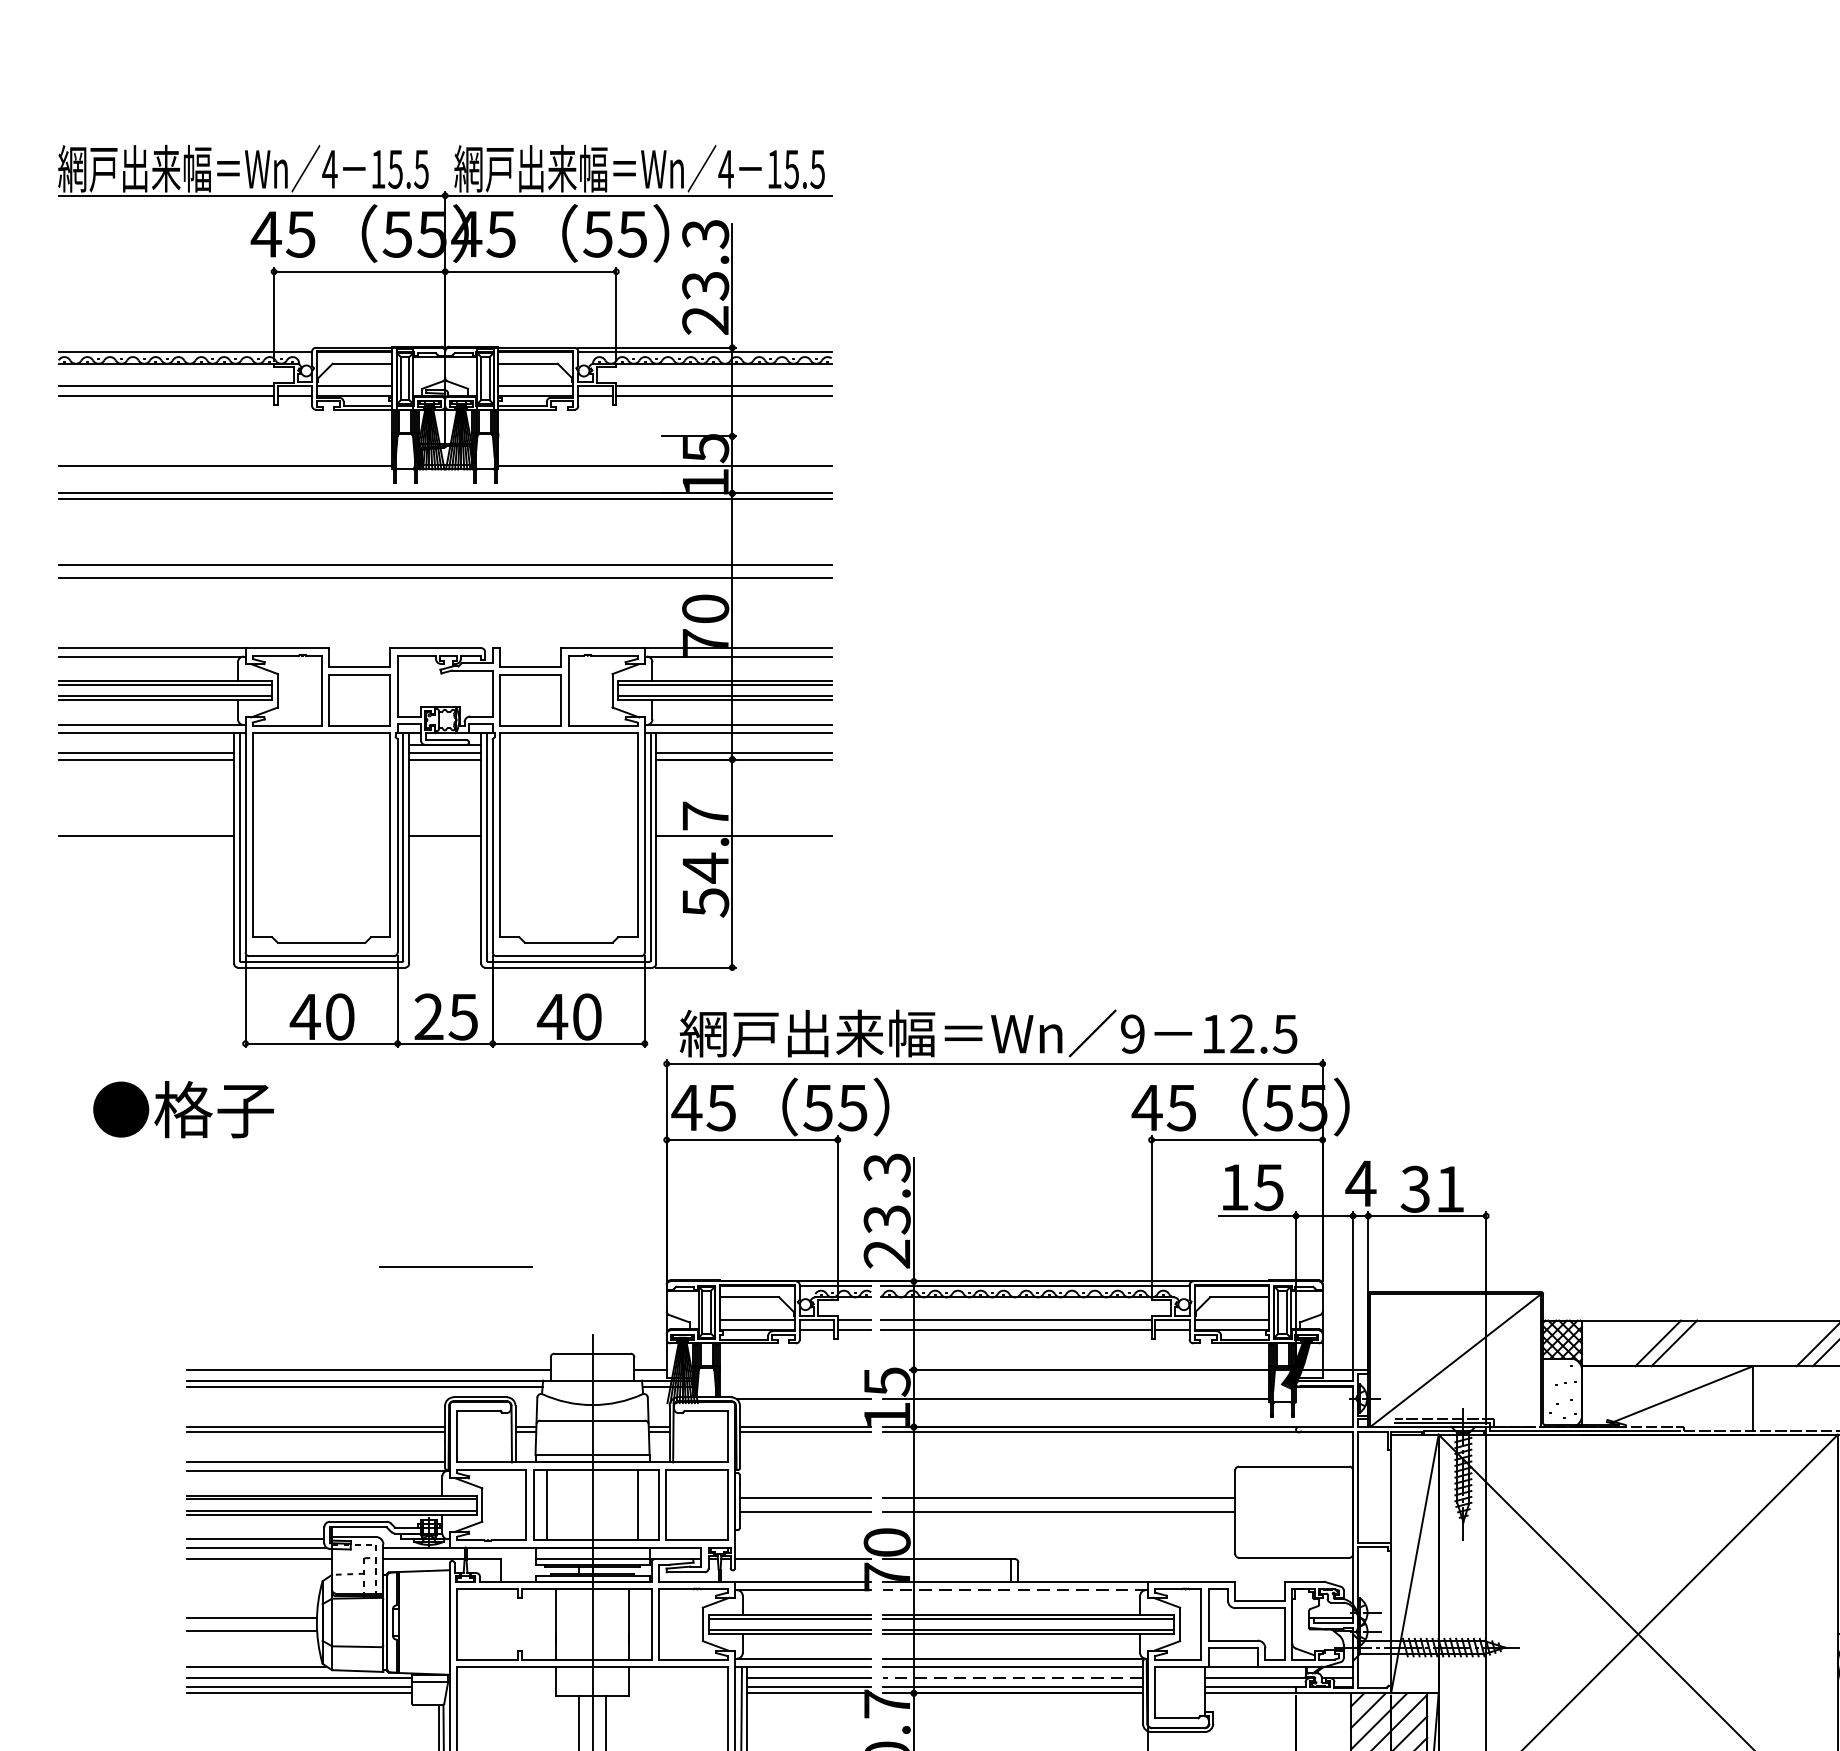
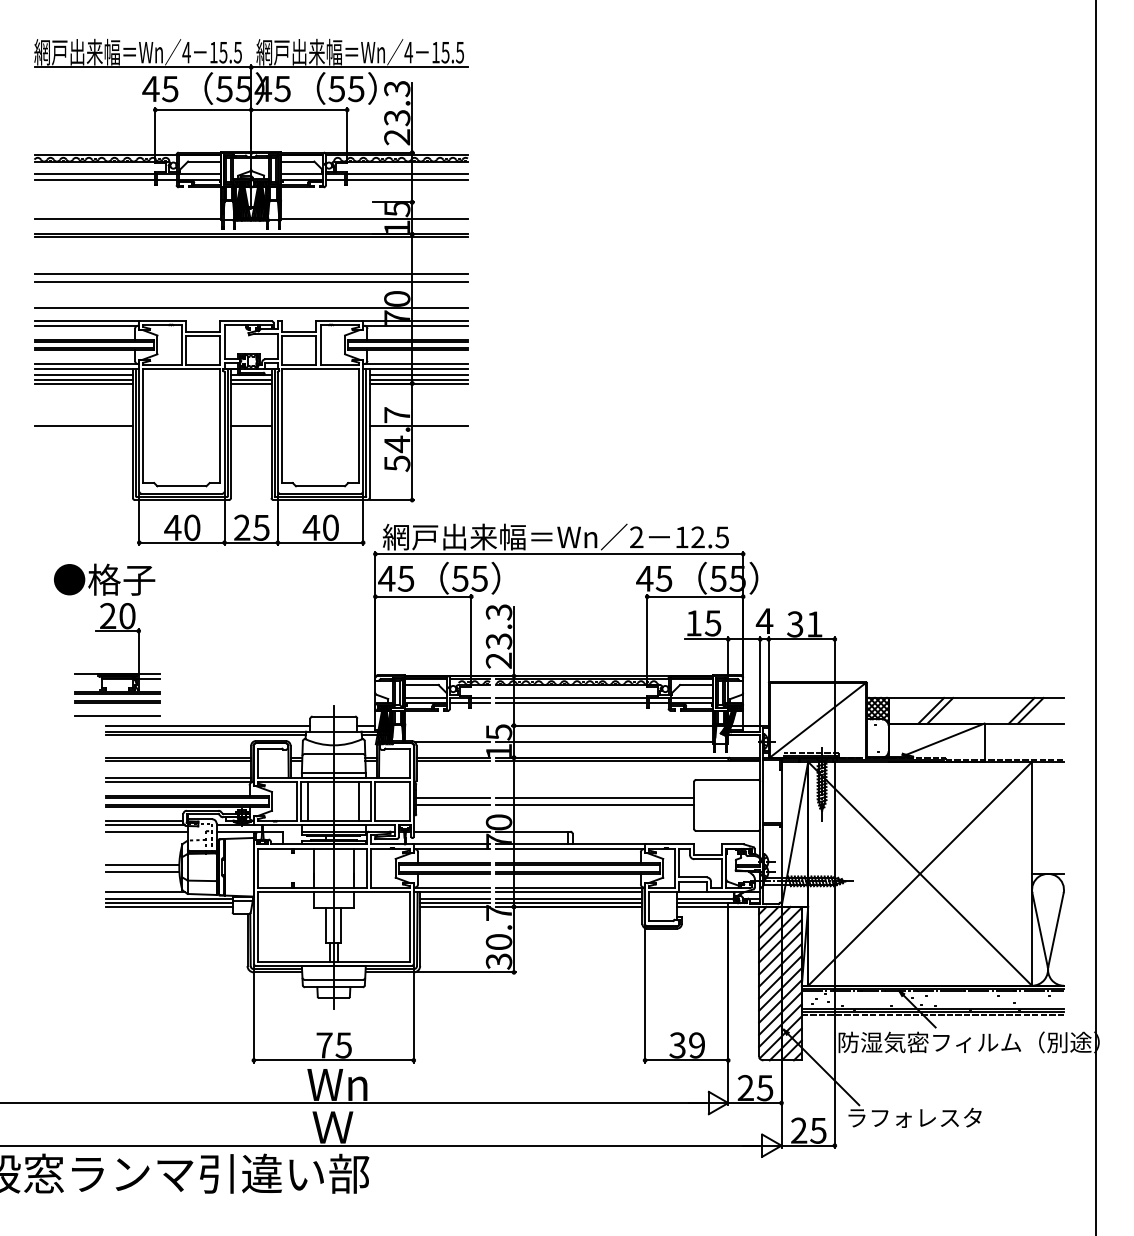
line: (443, 625) -> (250, 308), added
line: (146, 745) -> (83, 375), added
line: (743, 745) -> (418, 375), added
text: (1132, 1034) -> (636, 537), 9 -> 2
line: (456, 1266) -> (117, 715), moved
part: (206, 1276) -> (117, 673), added
line: (1014, 1590) -> (570, 849), dashed -> solid
line: (1012, 1678) -> (569, 898), dashed -> solid

